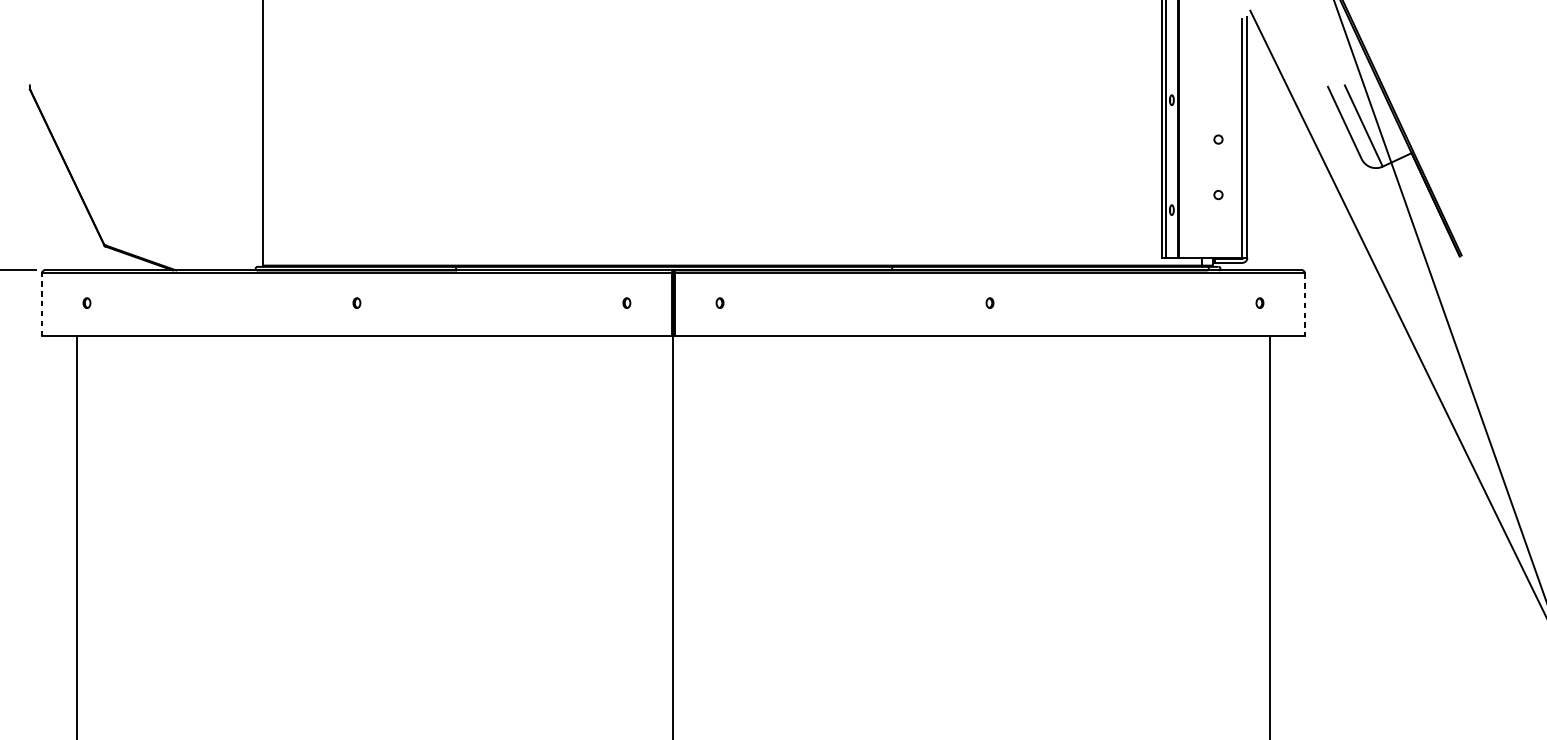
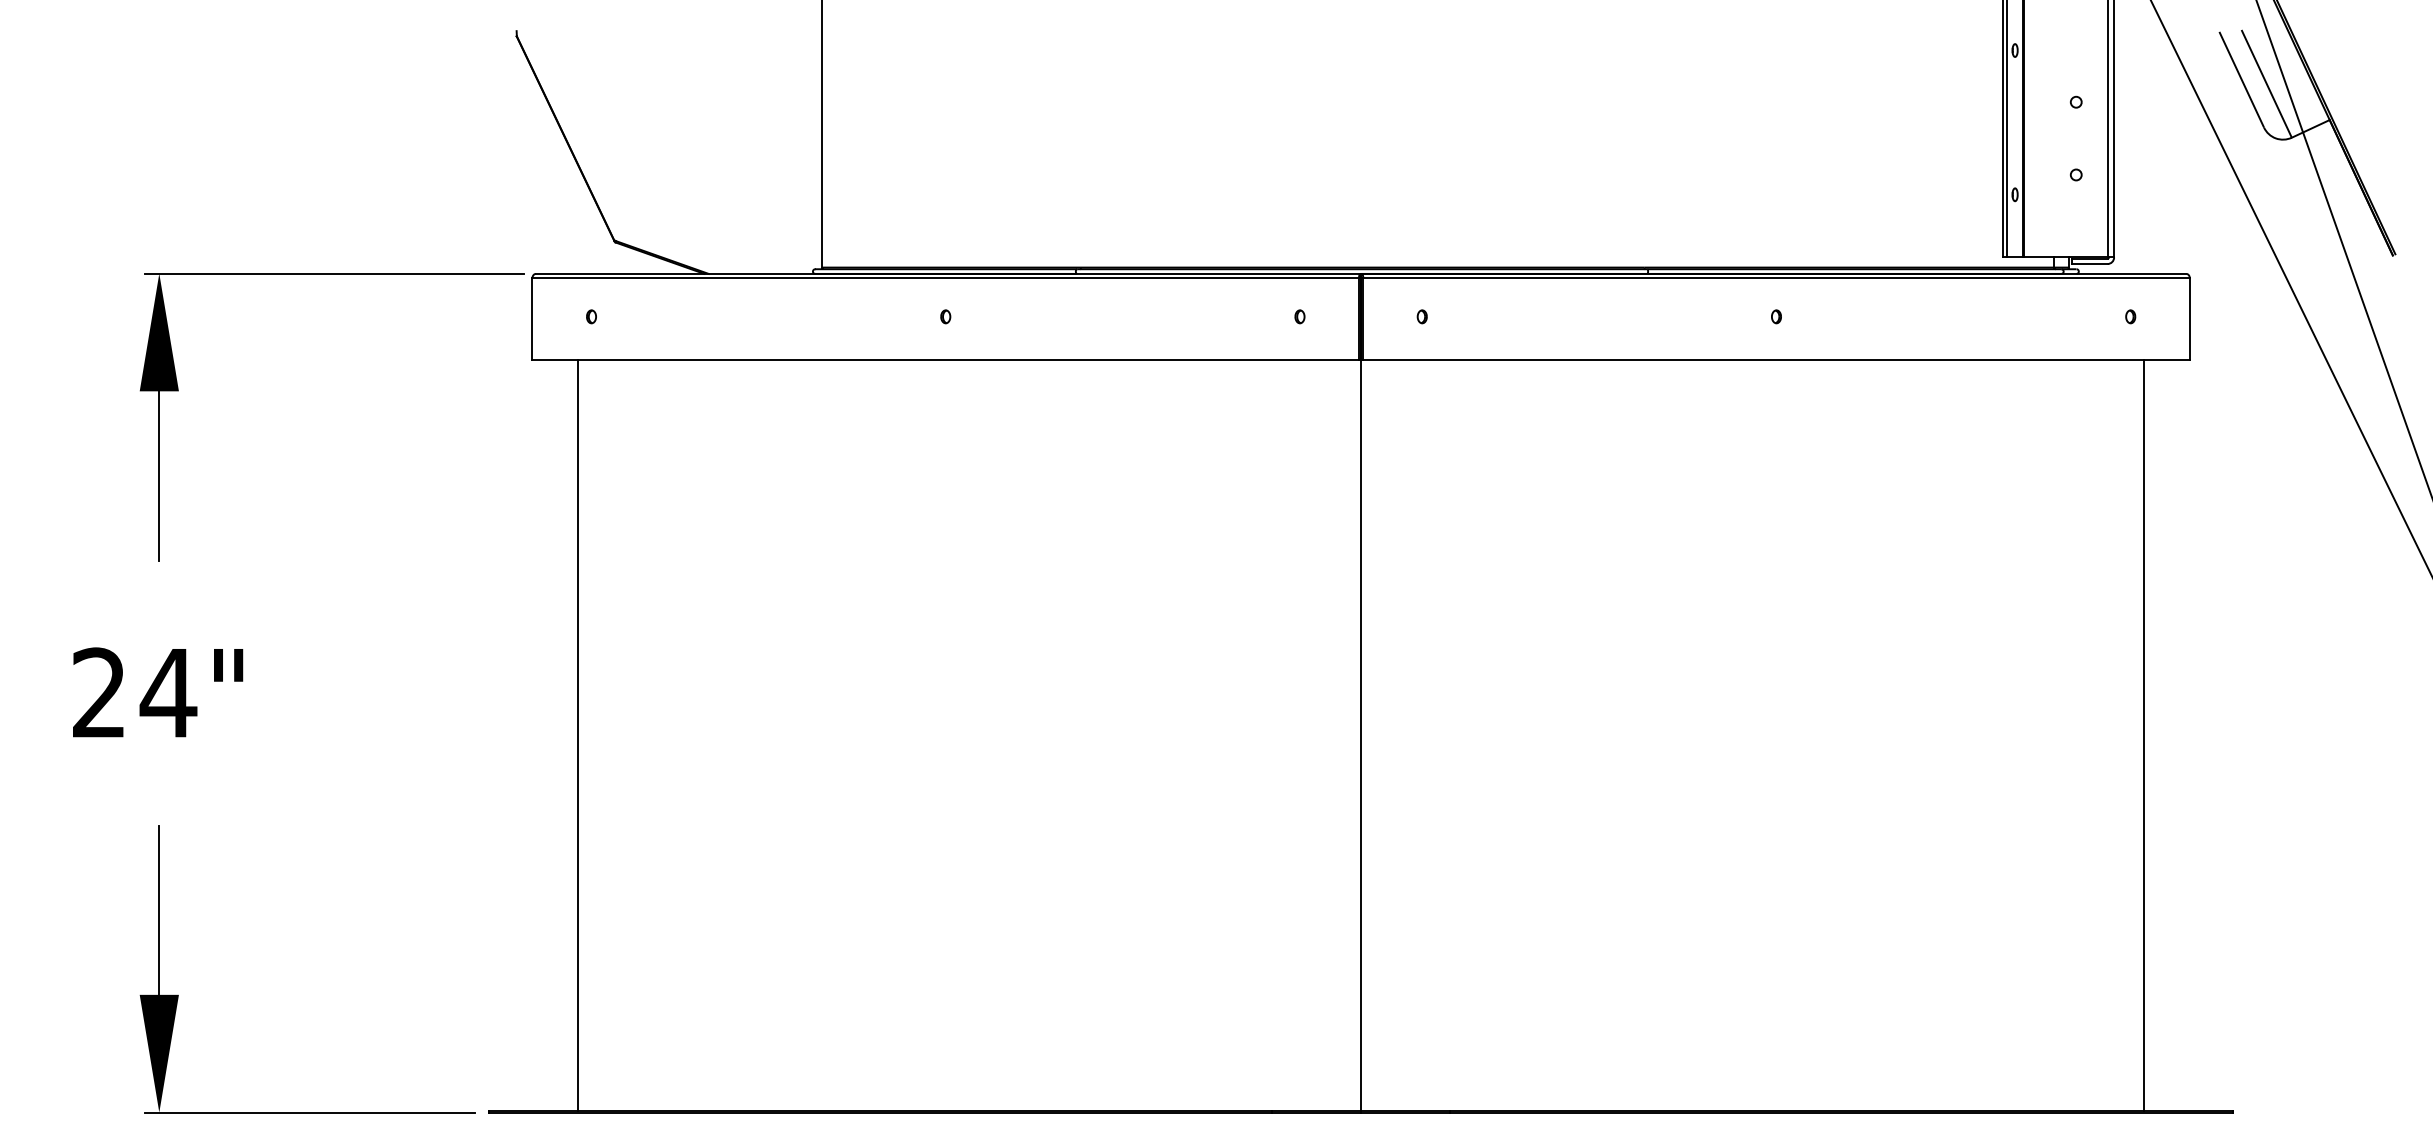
line: (41, 304) -> (532, 318), dashed -> solid
line: (1304, 304) -> (2189, 318), dashed -> solid

